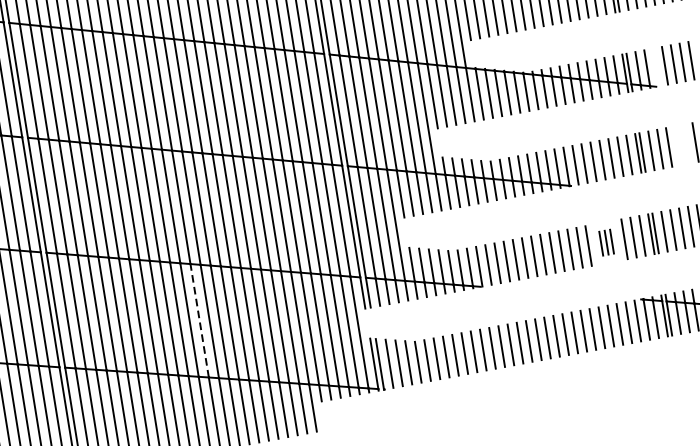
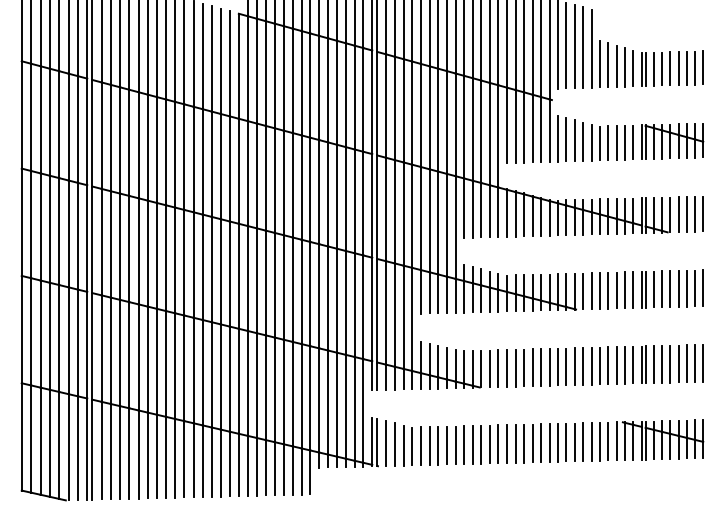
line: (656, 67) -> (670, 214), added
line: (686, 144) -> (686, 288), added
line: (677, 145) -> (678, 288), added
part: (606, 242) -> (599, 365), size x1.67
line: (199, 320) -> (220, 376), dashed -> solid

